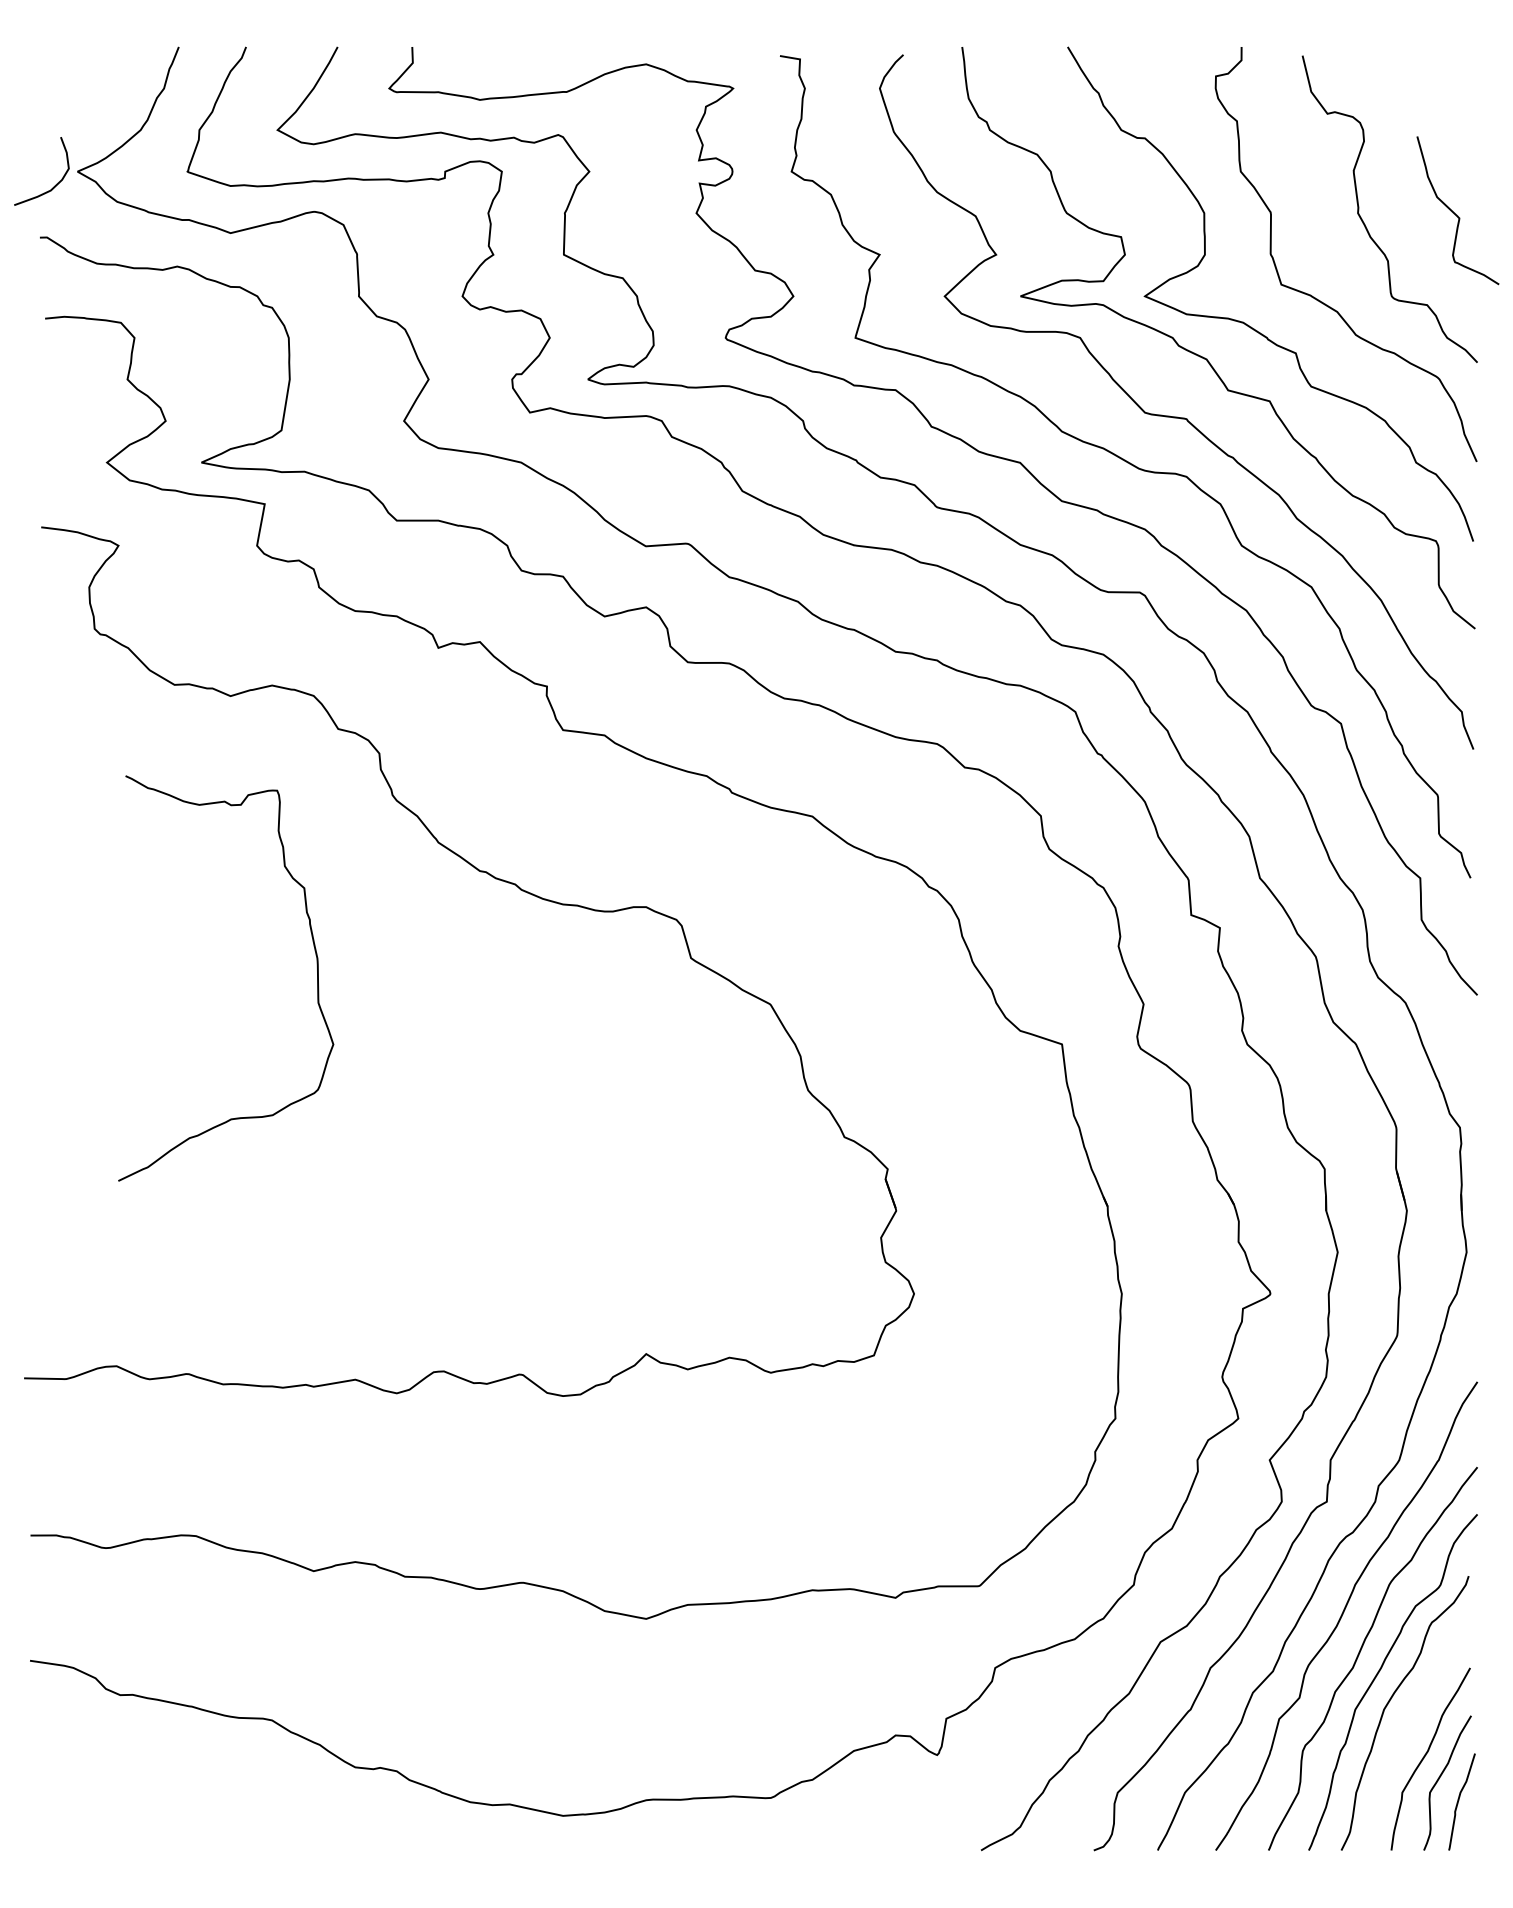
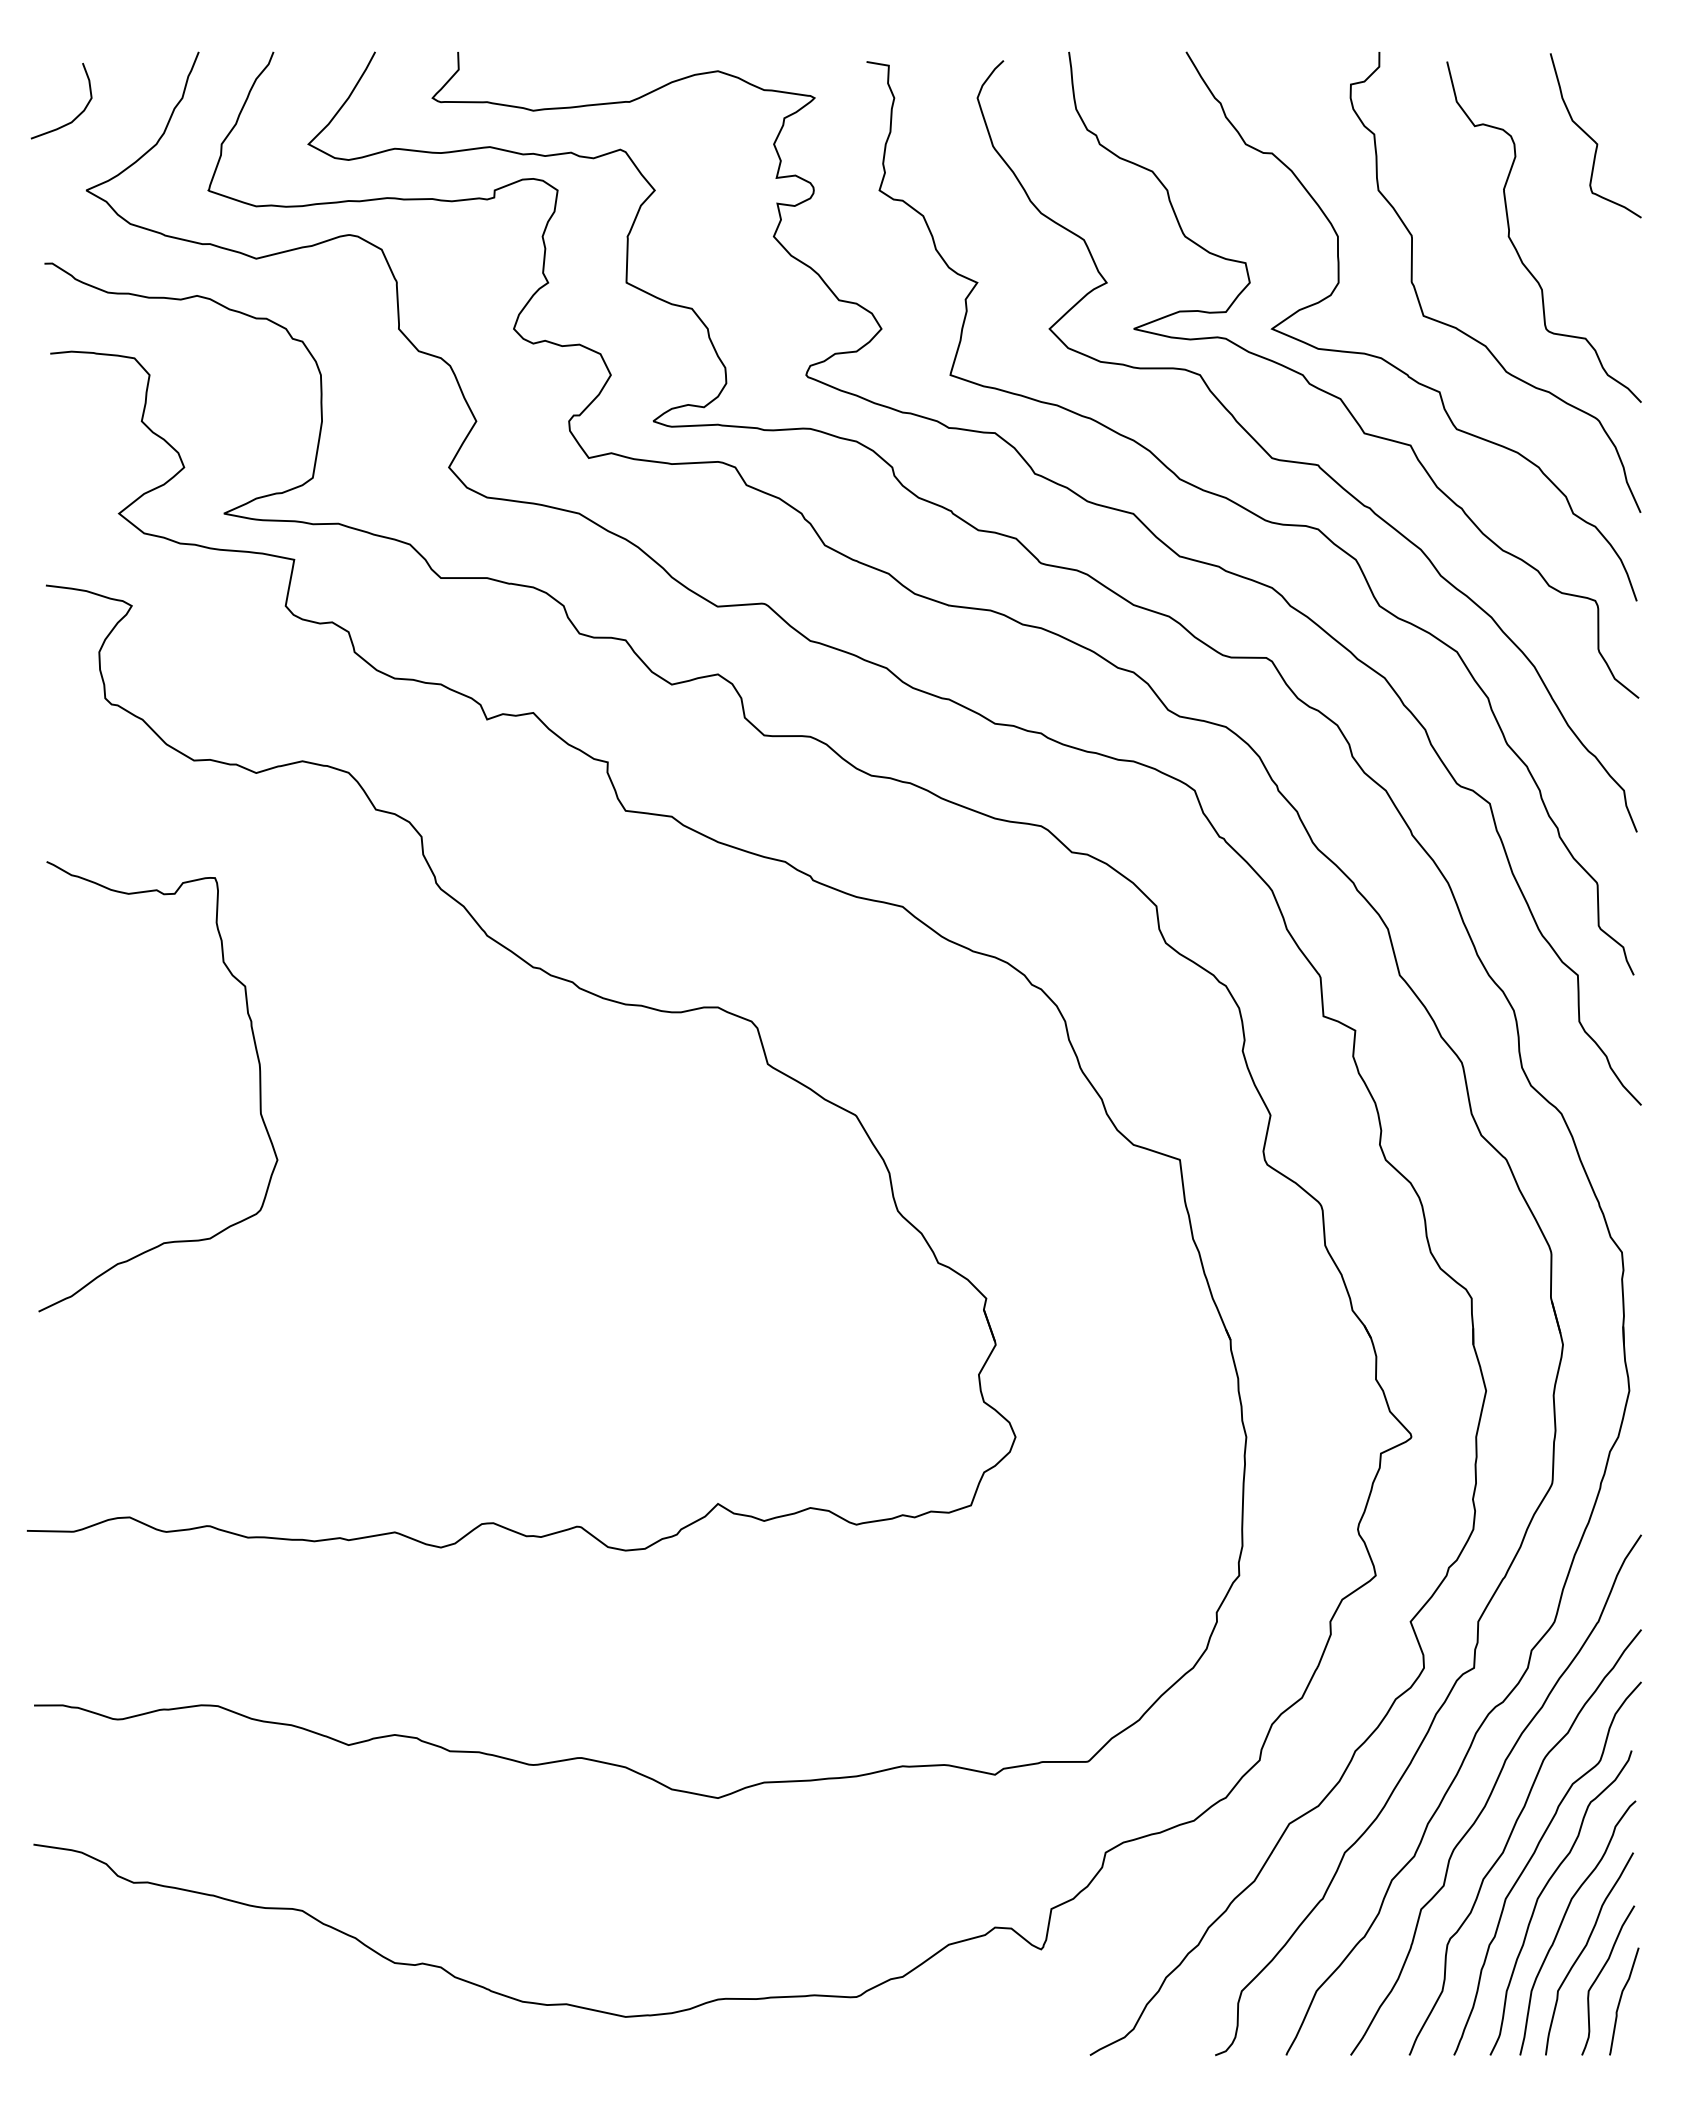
curve: (55, 185) -> (76, 116), moved
curve: (1455, 213) -> (1592, 138), moved
curve: (317, 978) -> (259, 1086), moved
curve: (1407, 1729) -> (1563, 1921), added

